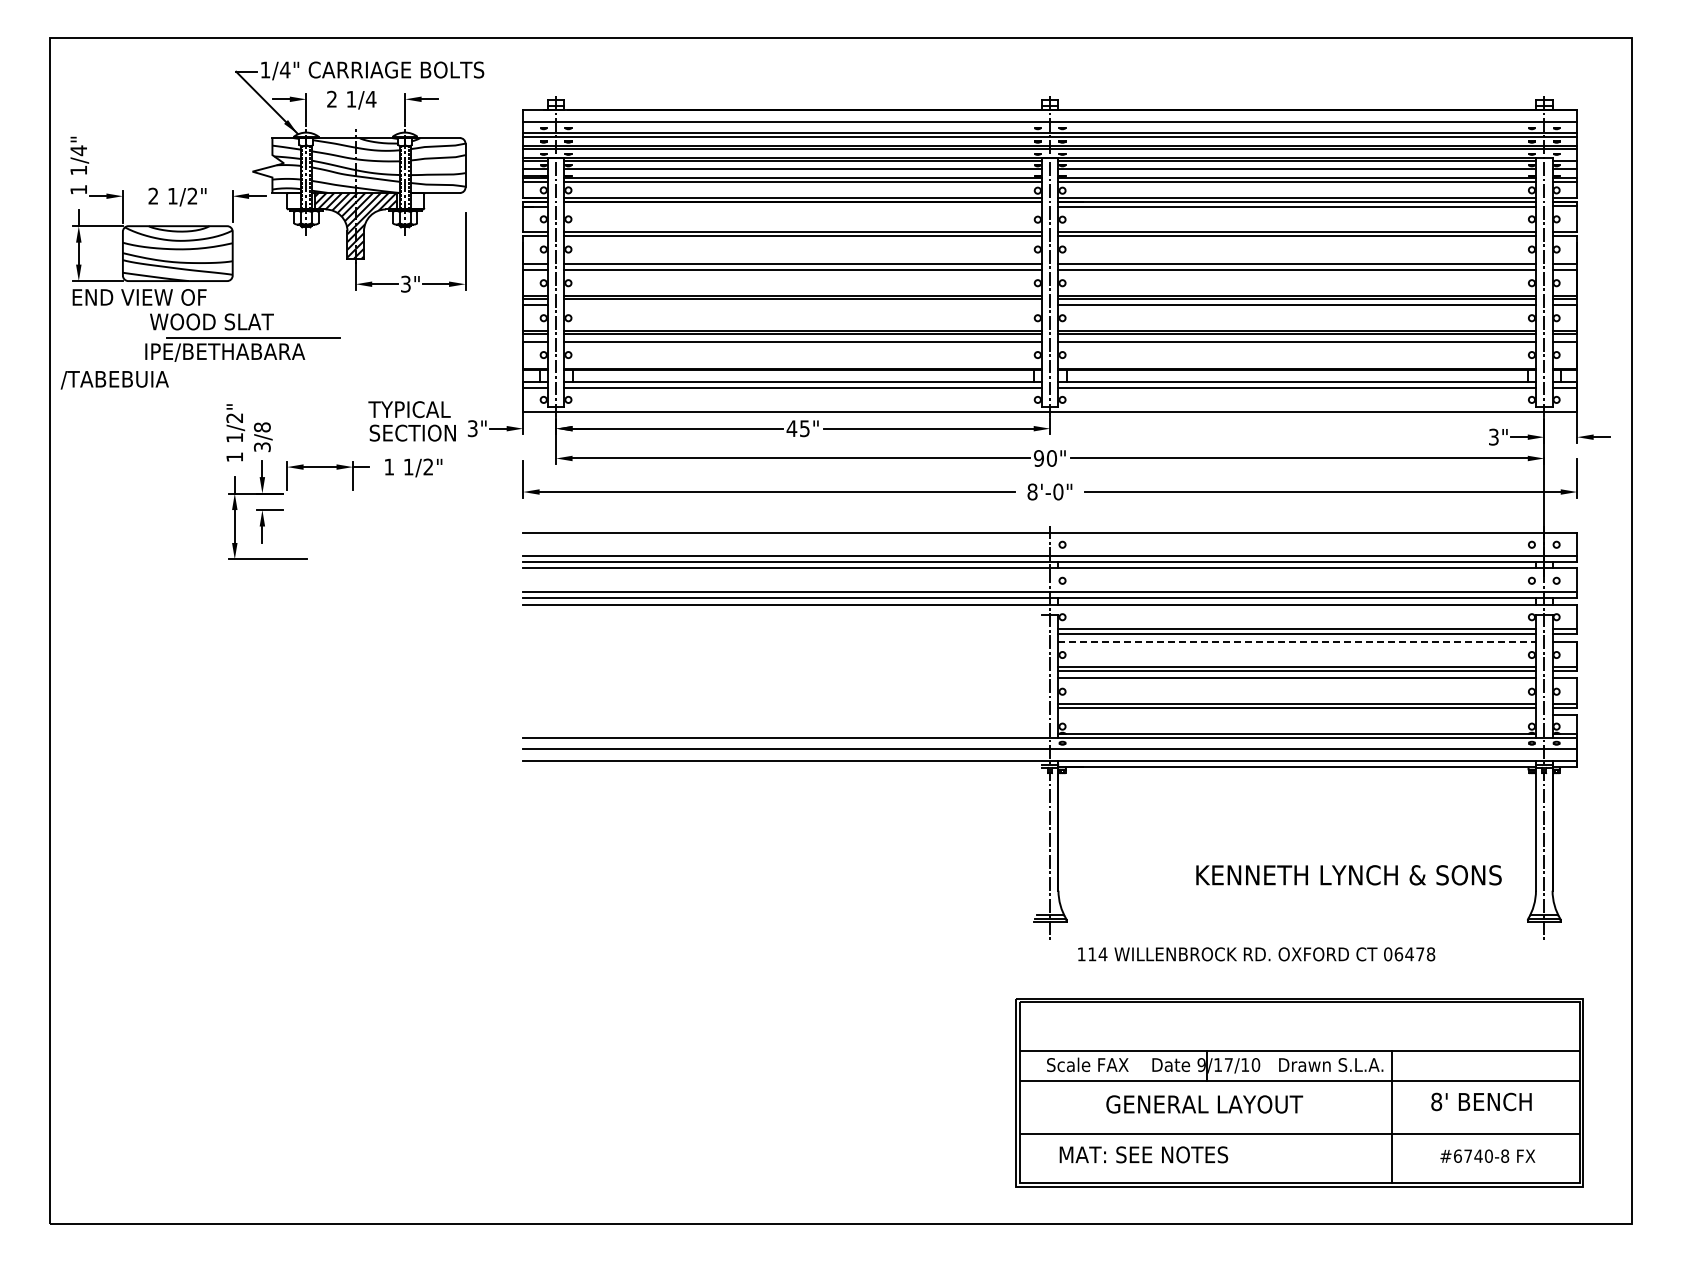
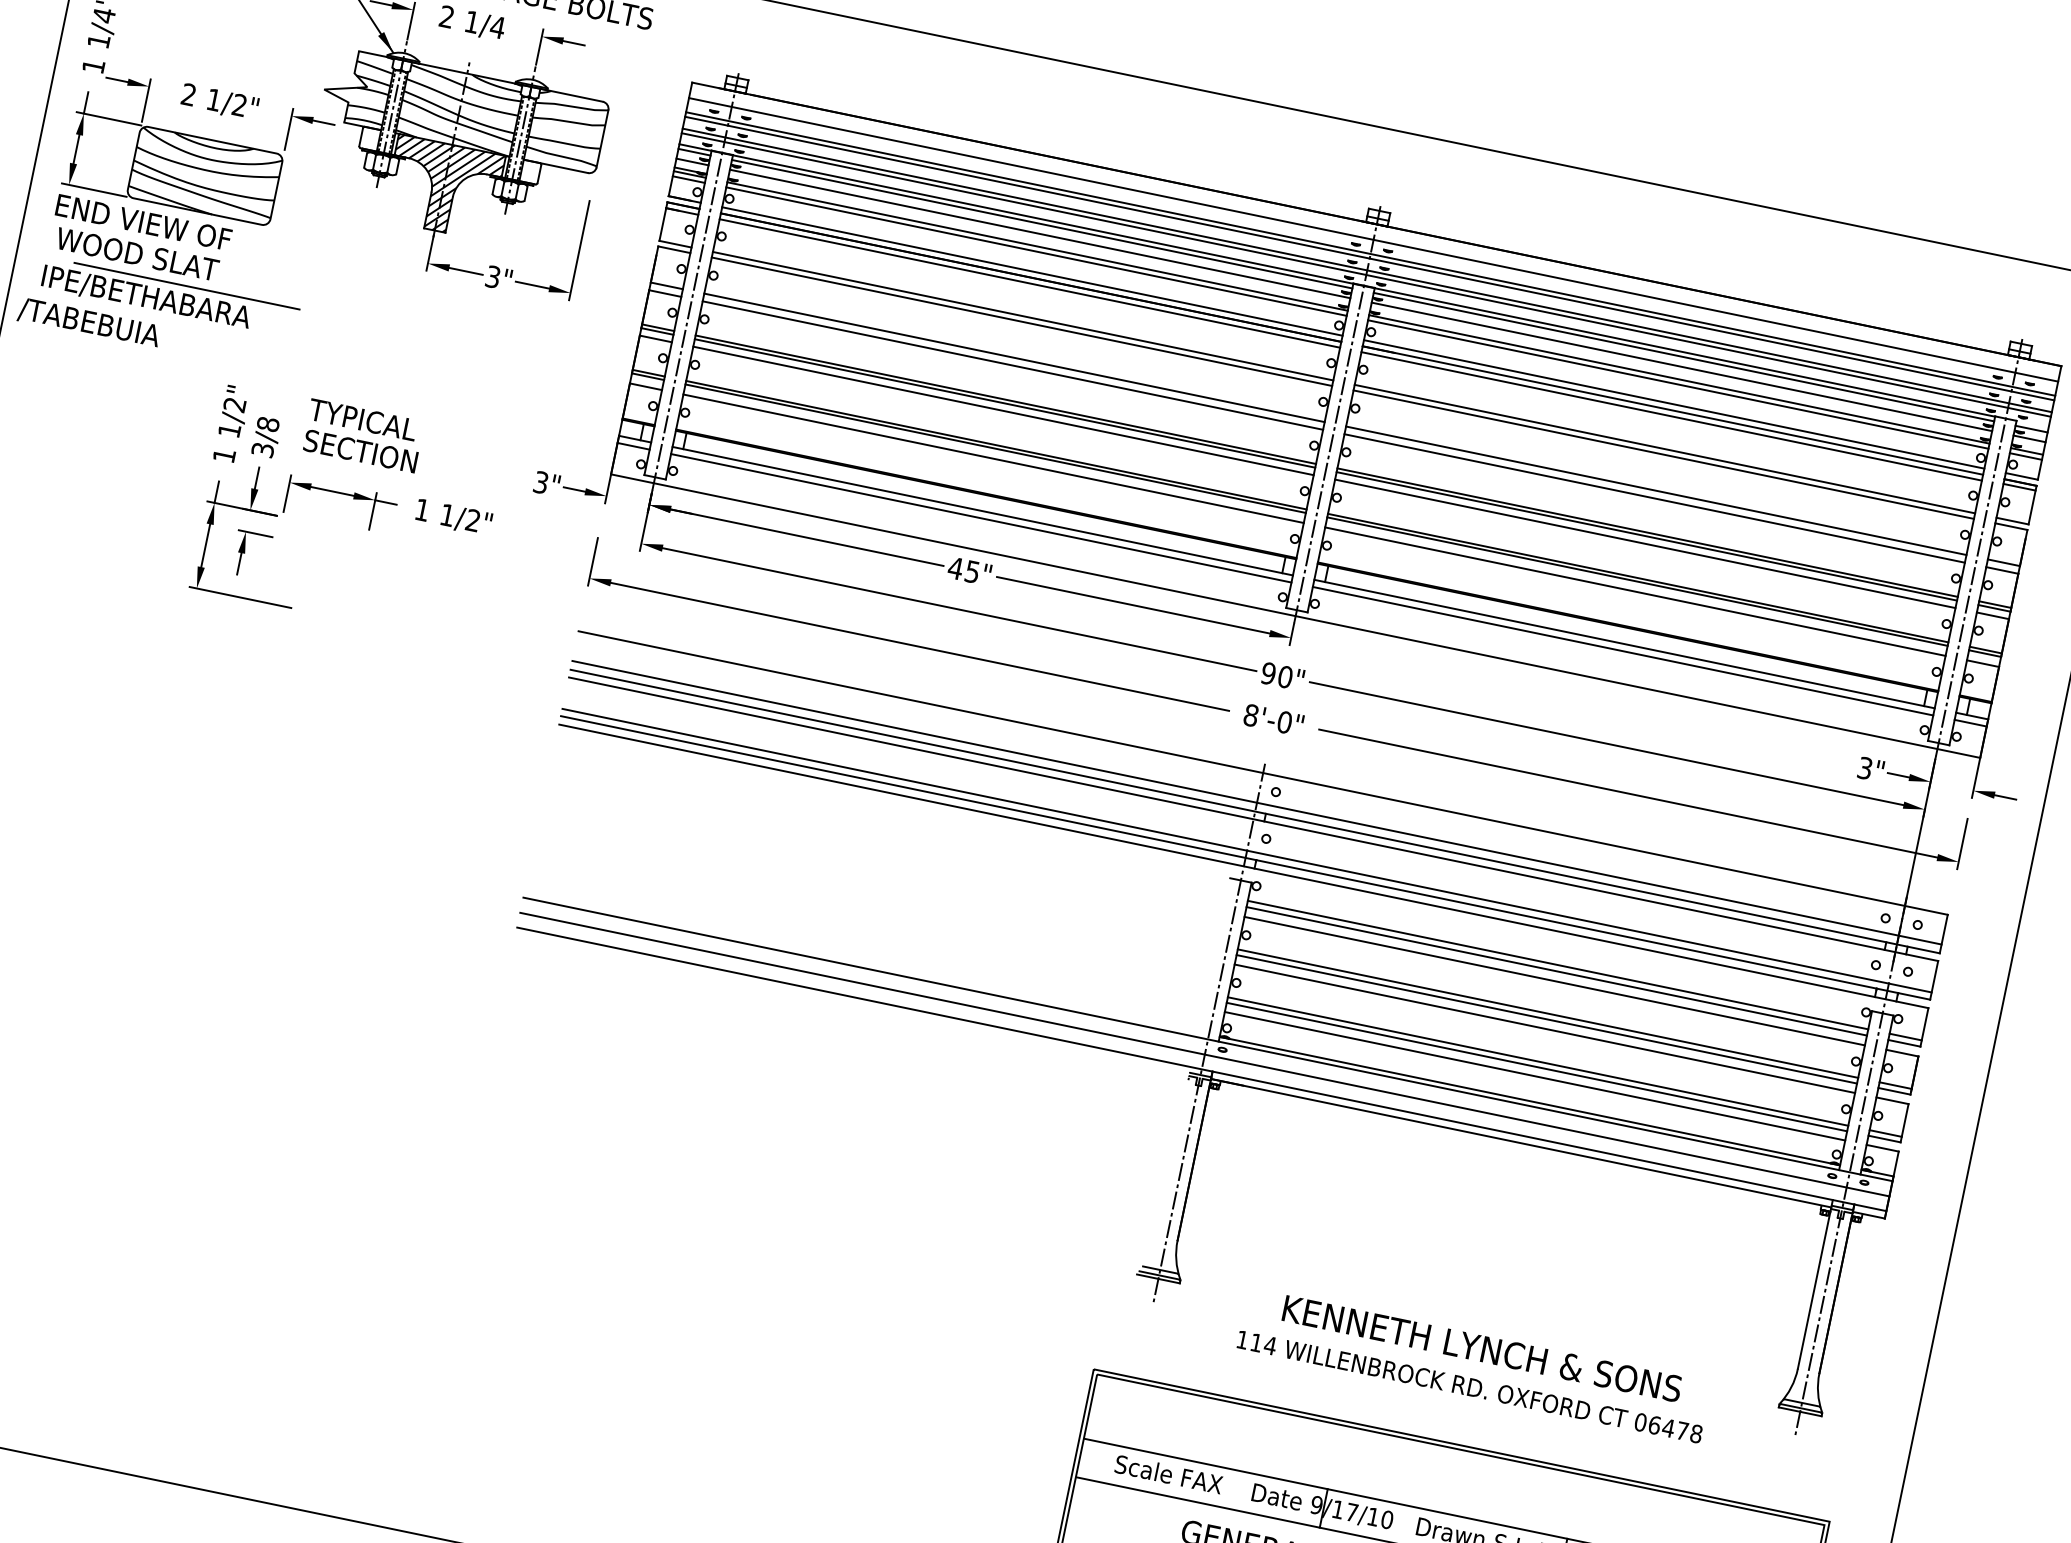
line: (802, 206) -> (1029, 282), added
line: (802, 305) -> (1002, 411), added
part: (242, 337) -> (173, 282), moved
text: (411, 421) -> (362, 435), moved
line: (1297, 641) -> (1555, 980), dashed -> solid
line: (1297, 714) -> (1535, 1075), added
text: (1348, 875) -> (1481, 1349), moved
text: (1256, 954) -> (1469, 1387), moved

